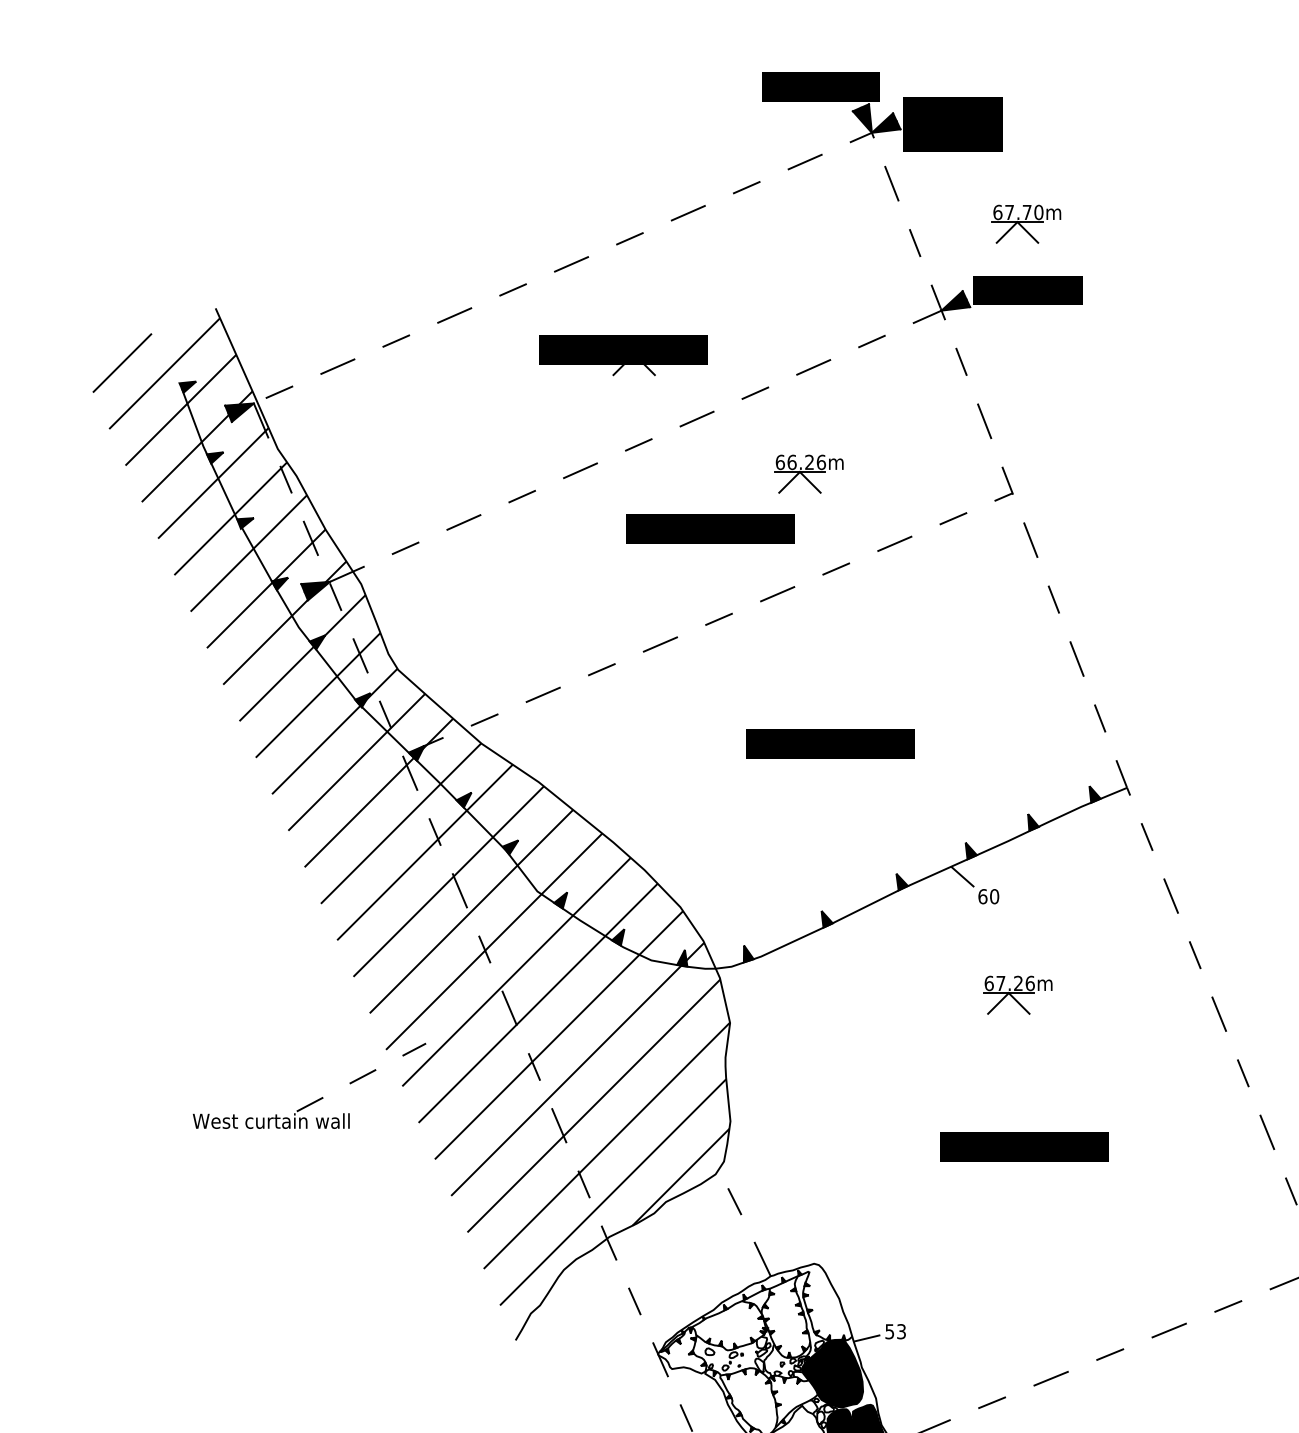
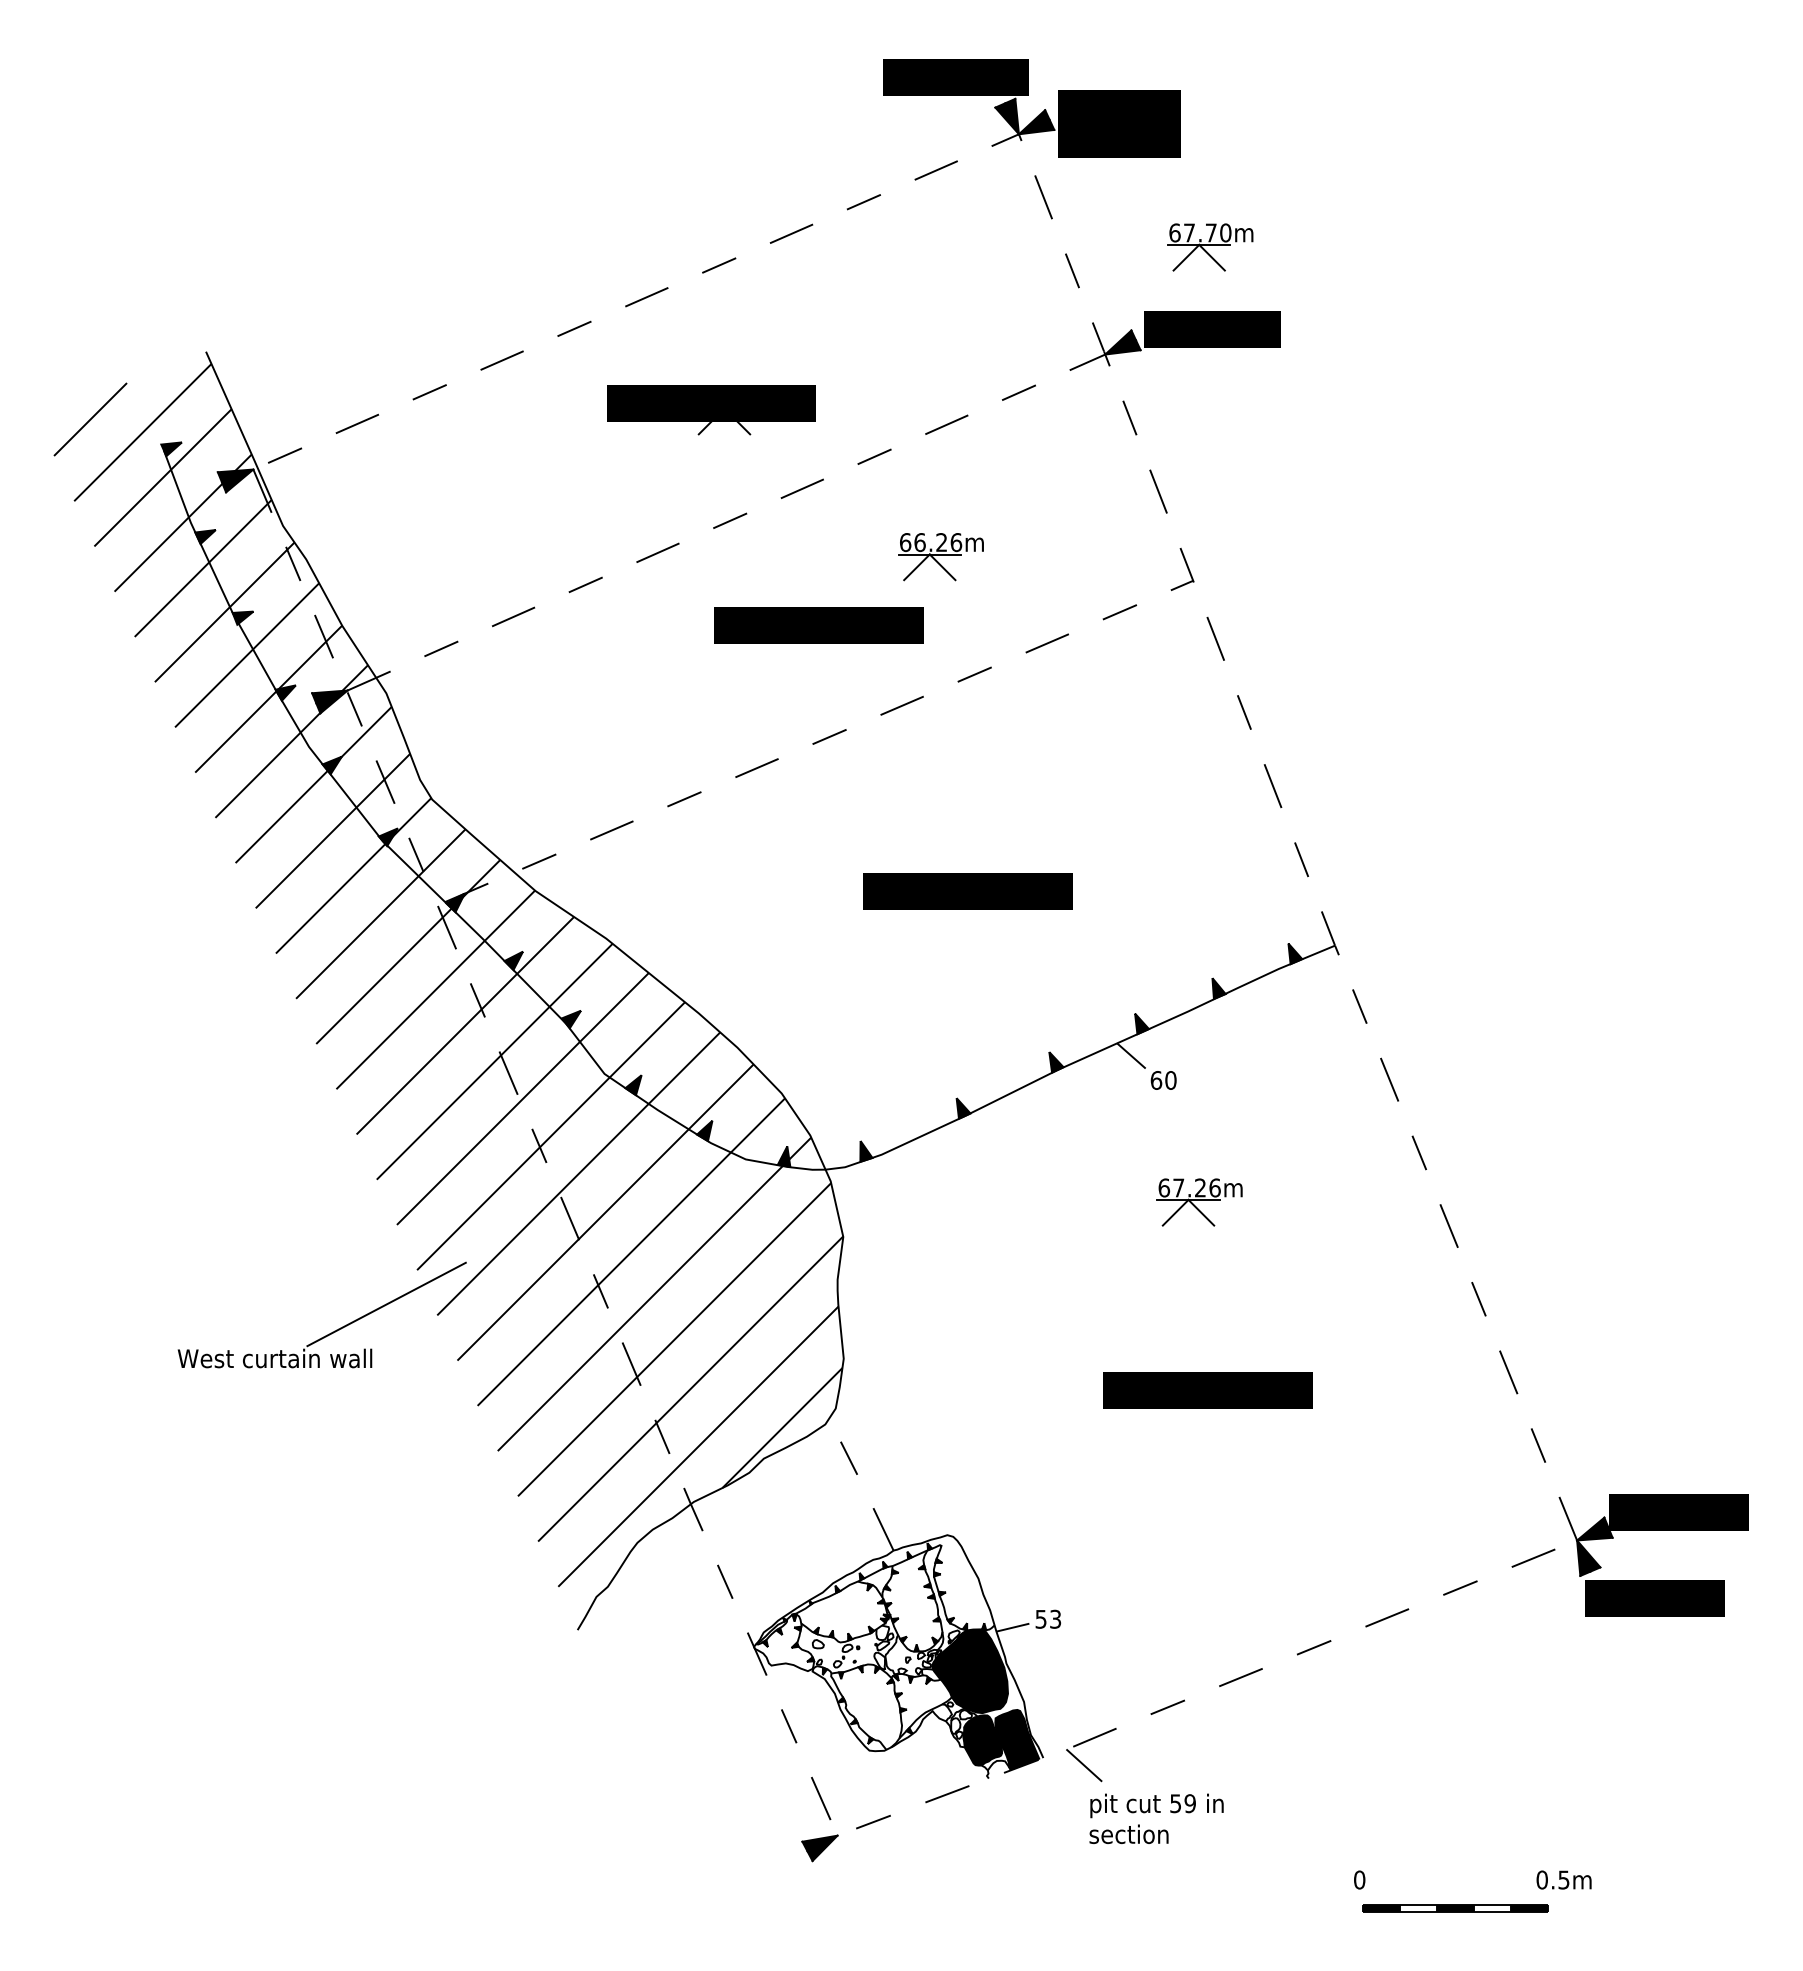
line: (362, 1077) -> (387, 1304), dashed -> solid

